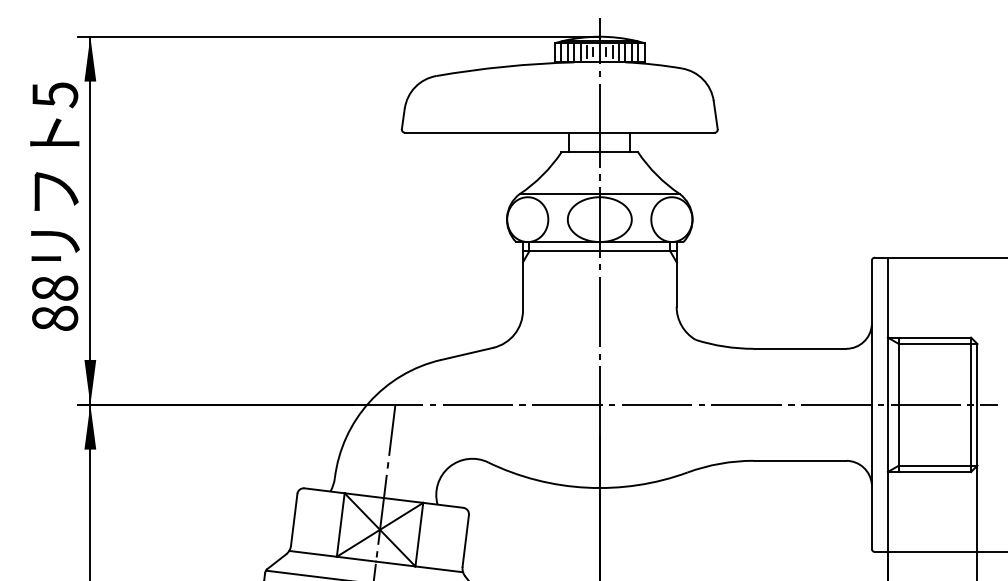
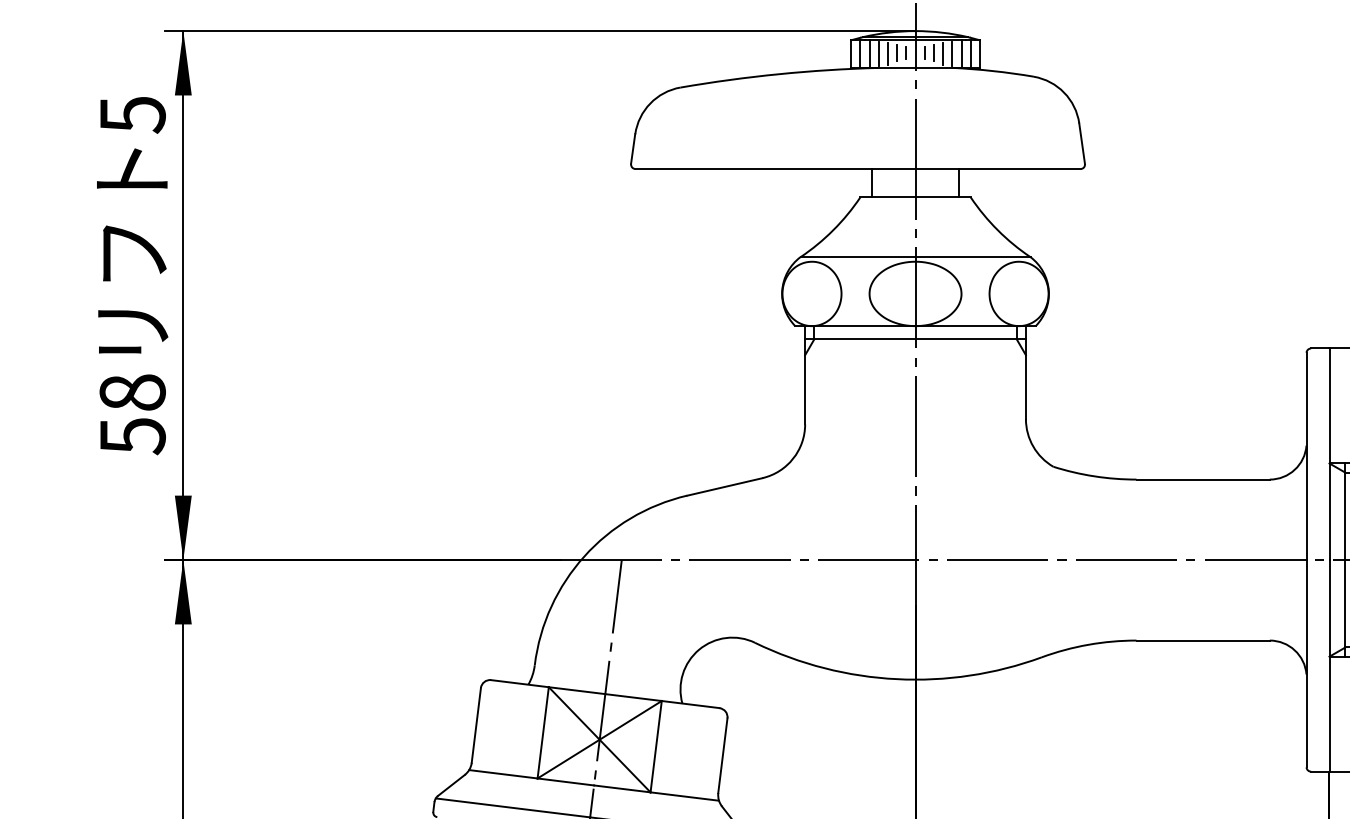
text: (55, 318) -> (133, 436), 88 -> 58

